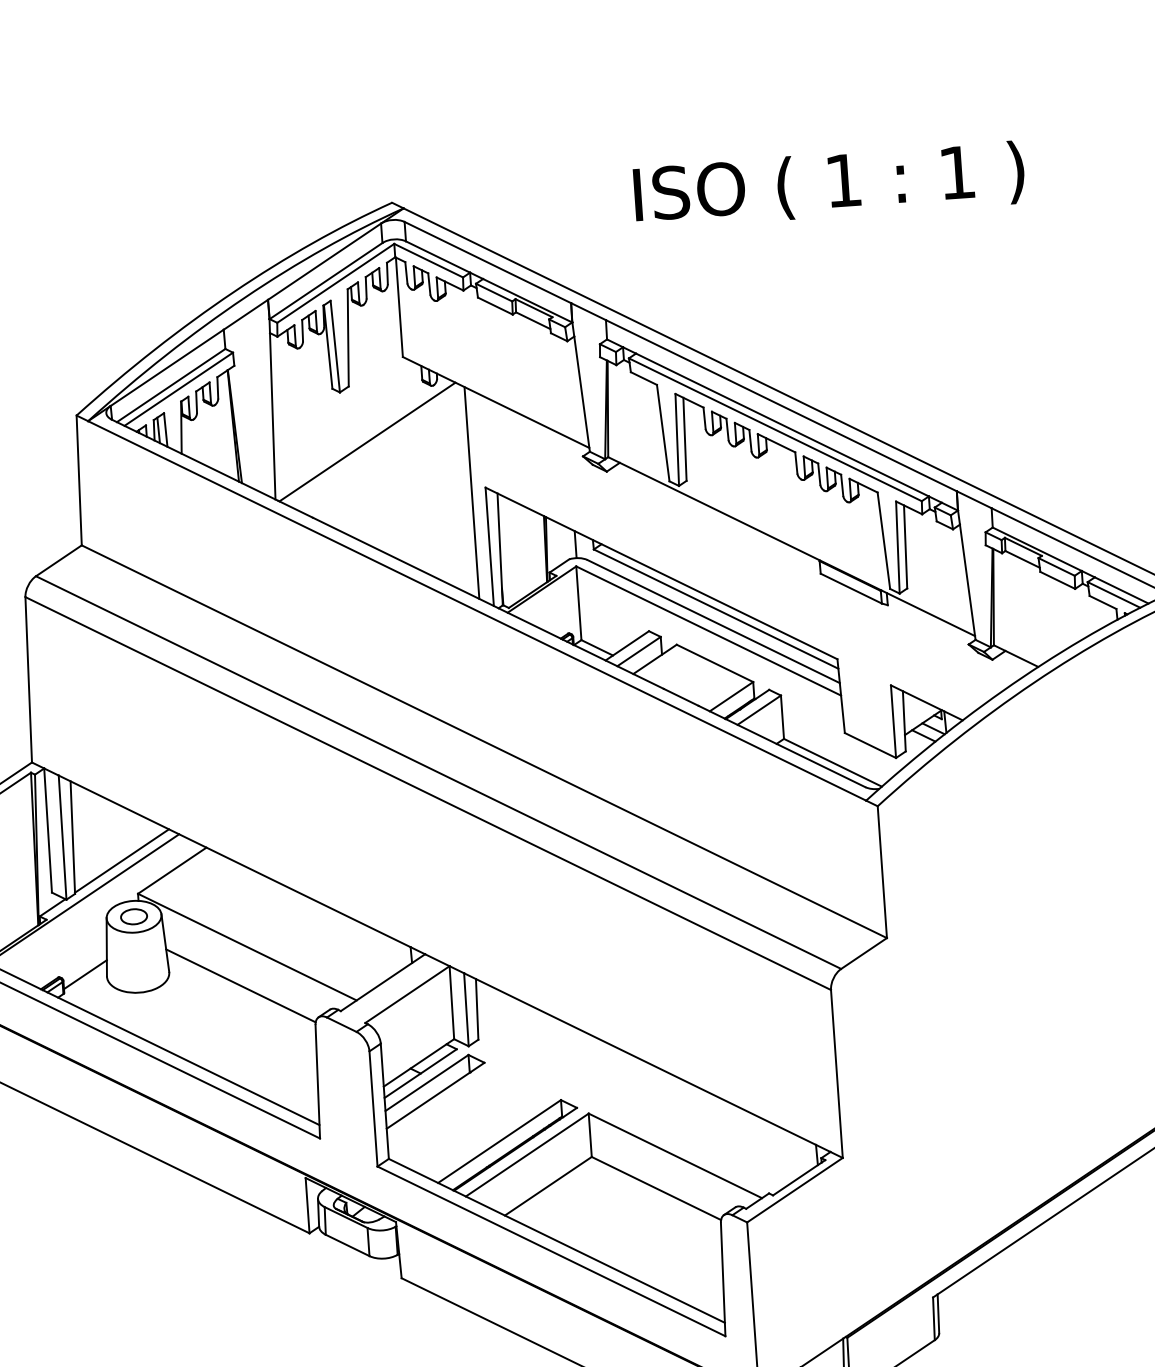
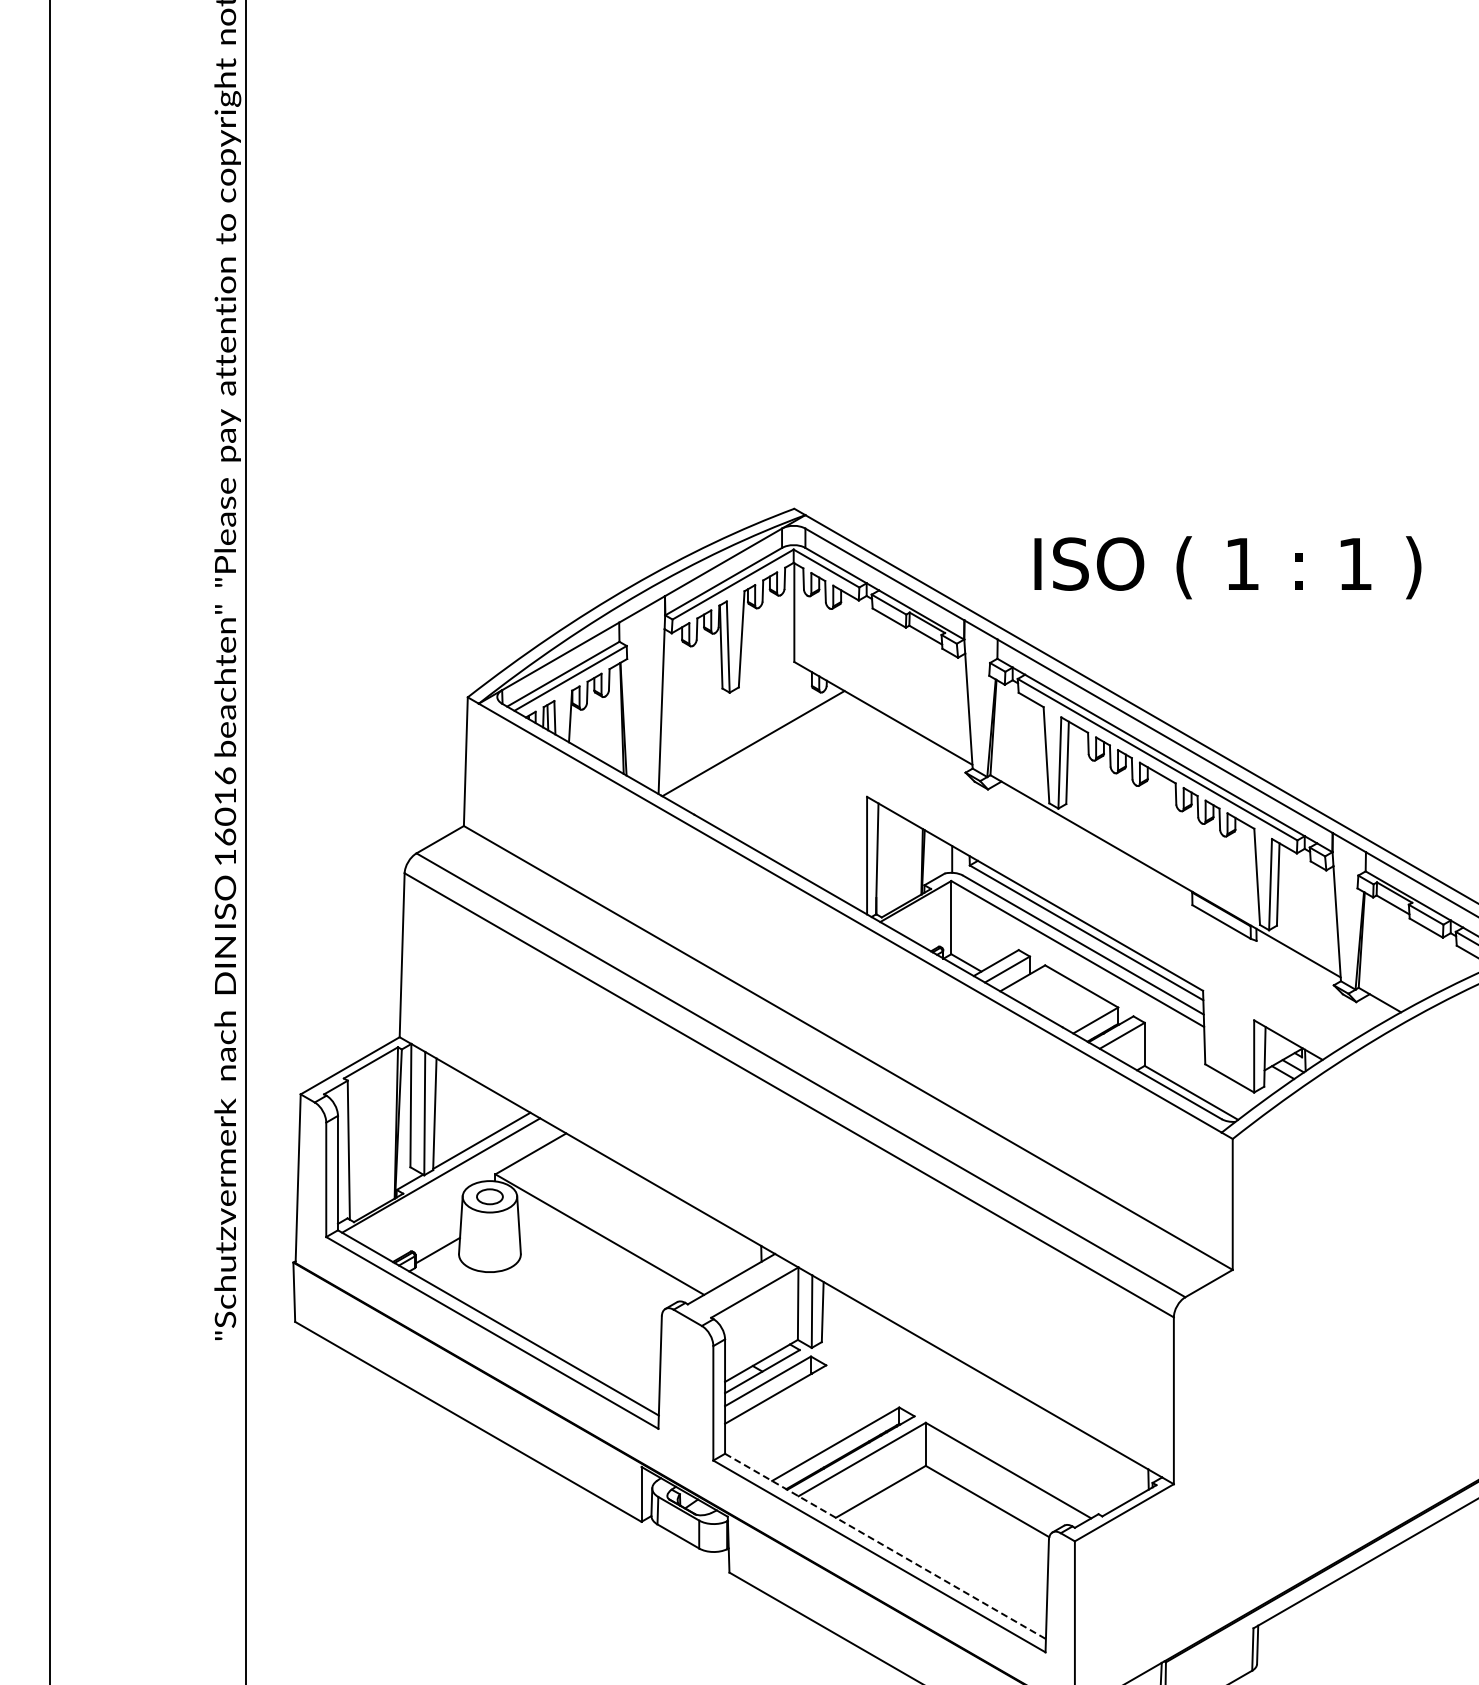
text: (829, 185) -> (1227, 567), moved
line: (472, 492) -> (853, 800), removed
line: (240, 985) -> (590, 1272), removed
line: (556, 1240) -> (885, 1546), solid -> dashed

